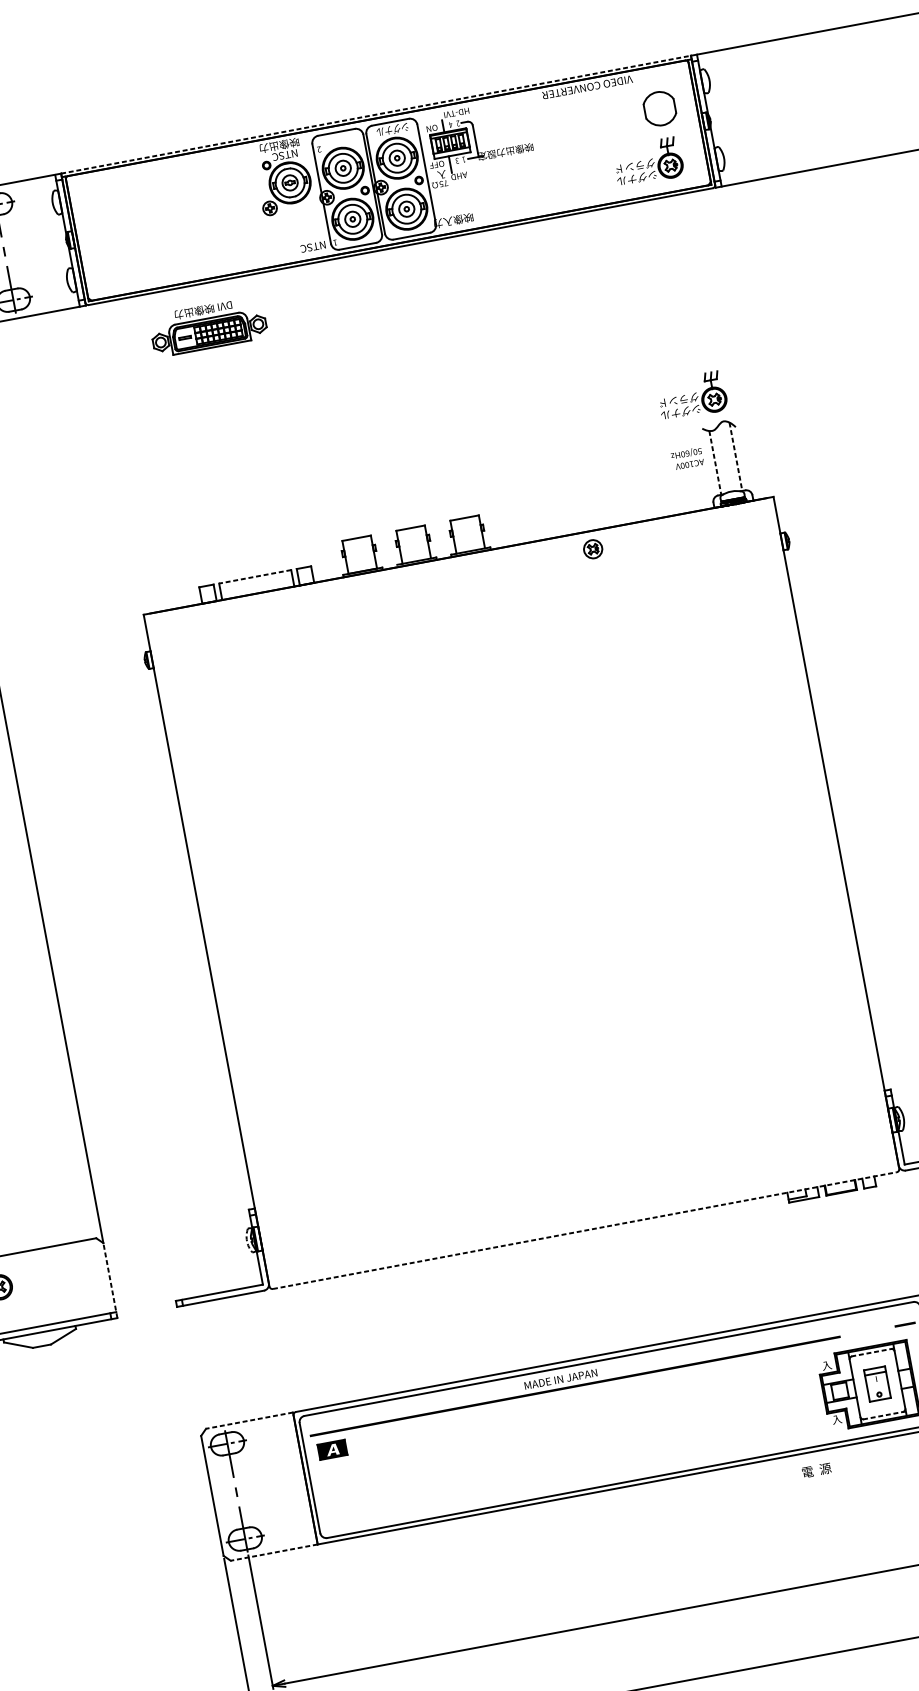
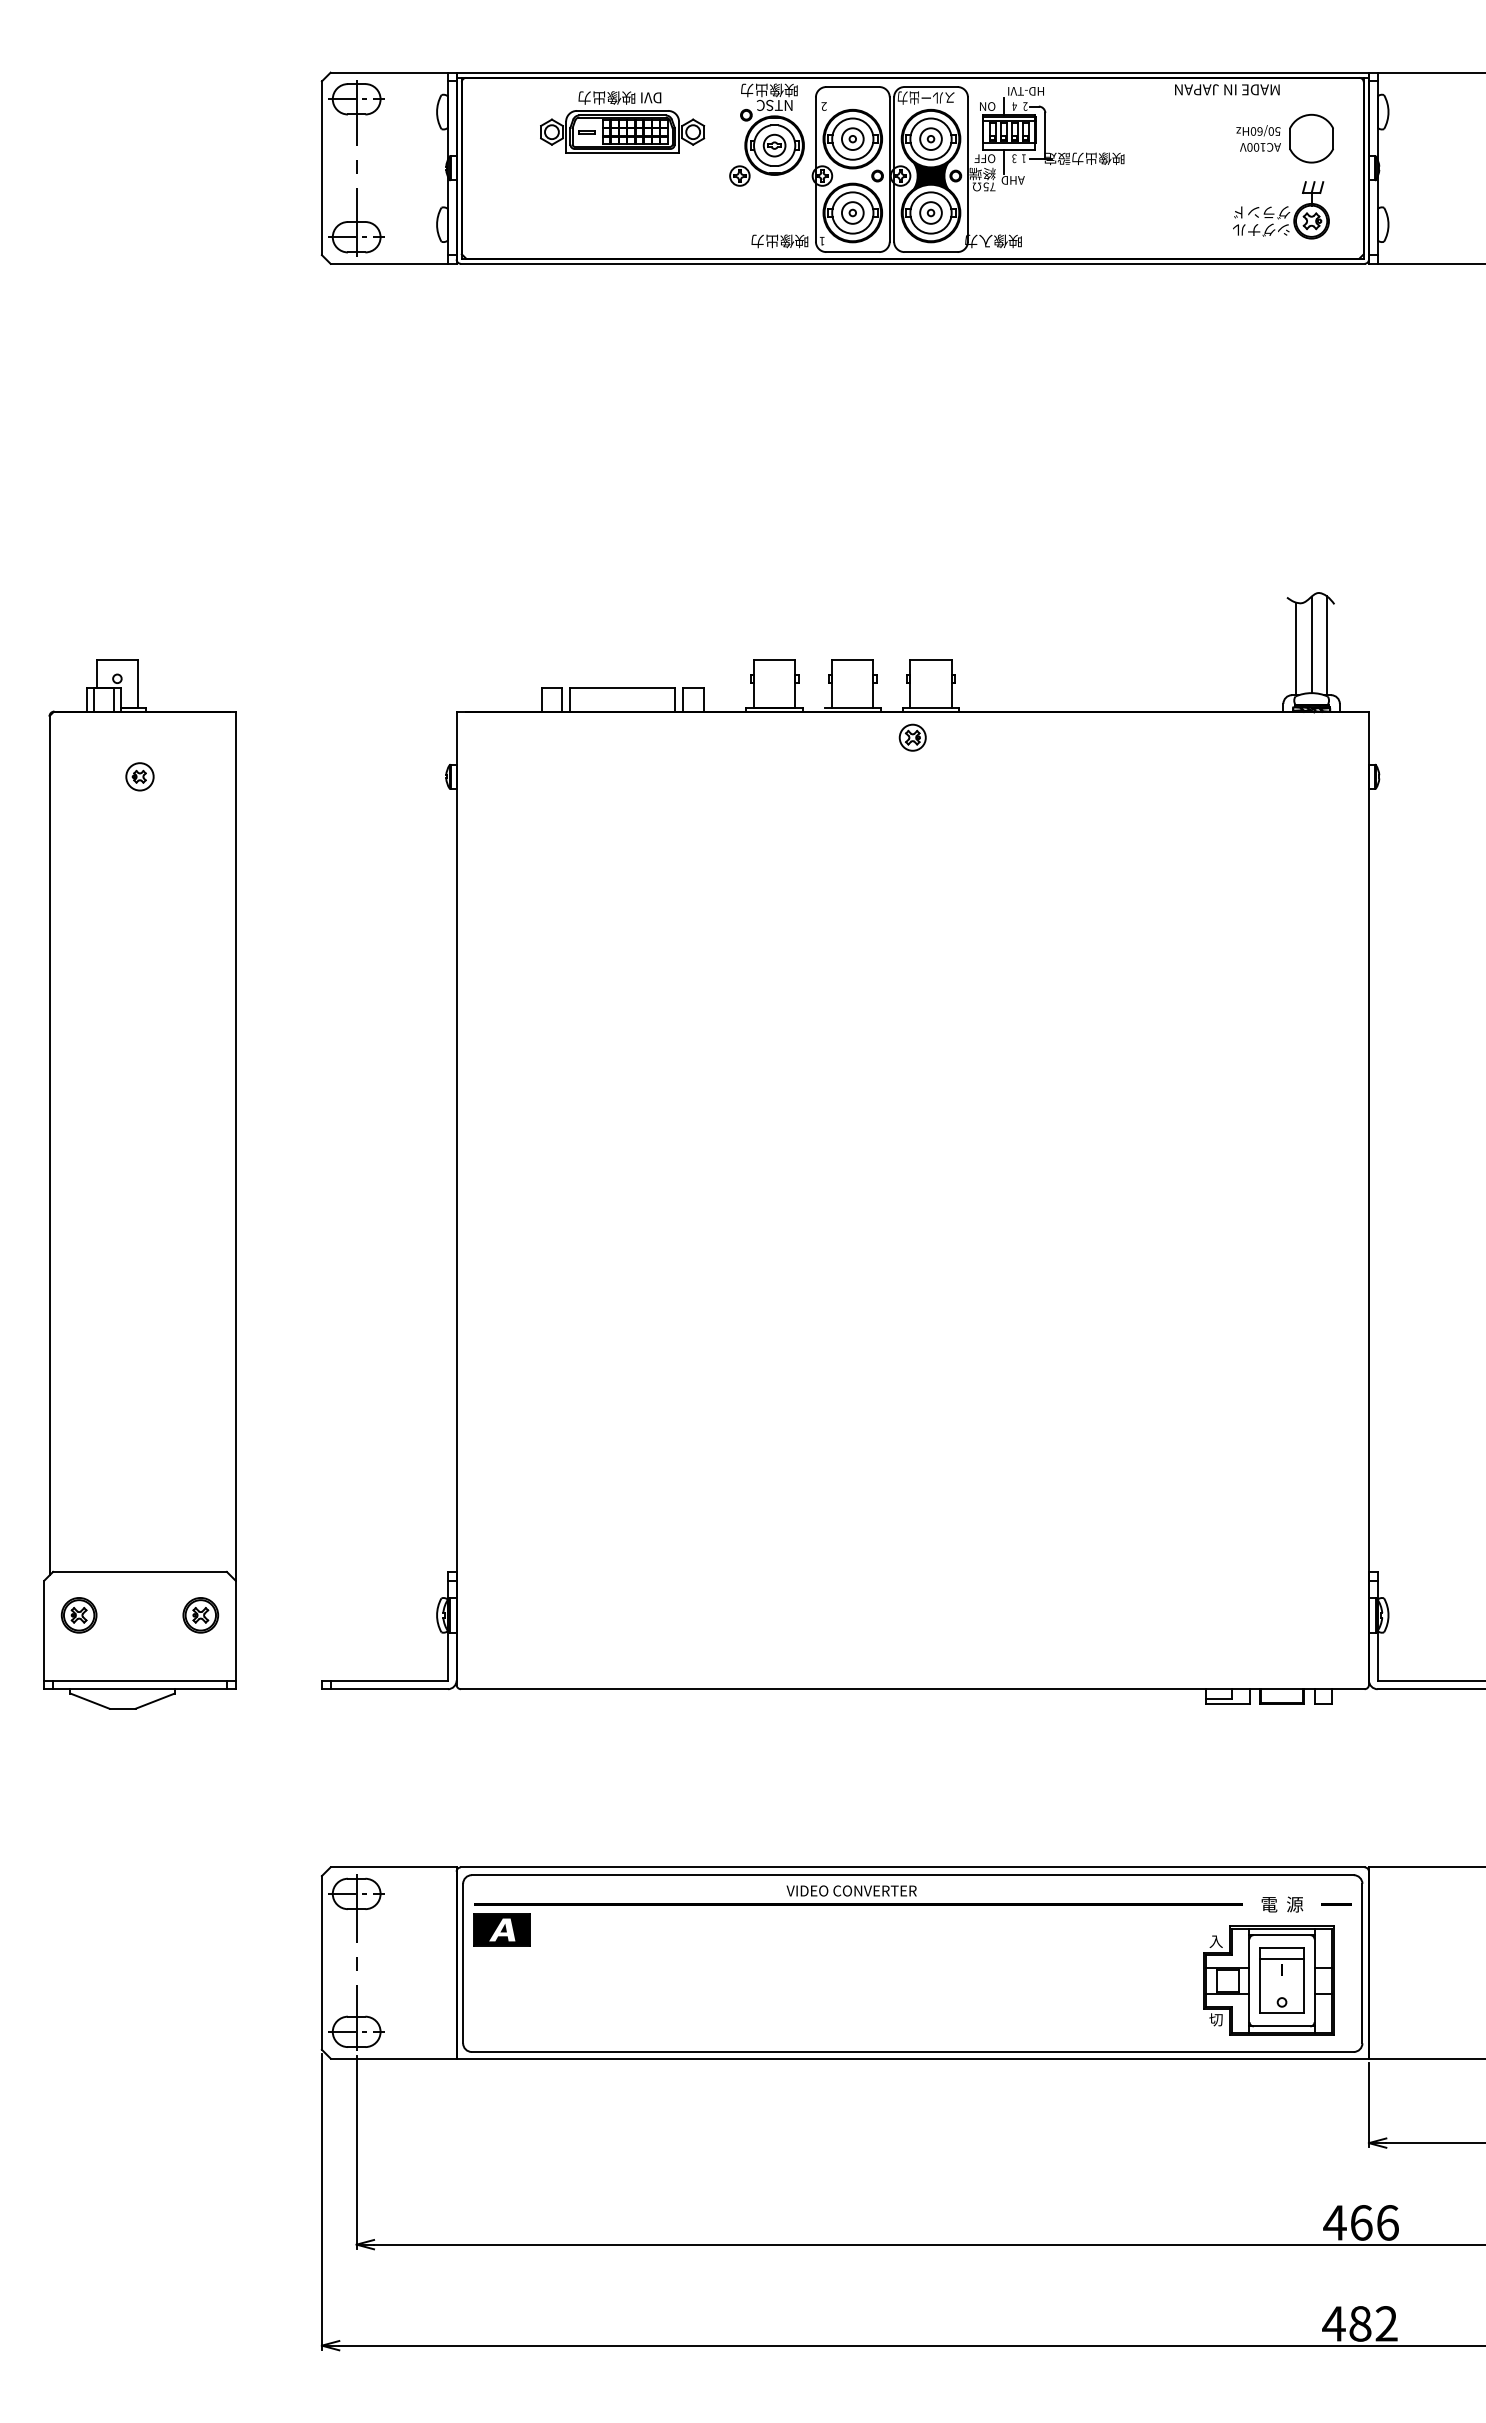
text: (587, 87) -> (1215, 89), VIDEO CONVERTER -> MADE IN JAPAN
line: (376, 114) -> (913, 72), dashed -> solid
text: (388, 130) -> (925, 97), シグナル -> スルー出力
text: (437, 175) -> (982, 173), 入 -> 終端
fill: (401, 183) -> (930, 175), added
text: (305, 248) -> (779, 241), NTSC -> 映像出力
part: (208, 326) -> (622, 122), moved
part: (692, 396) -> (1281, 549), removed
line: (725, 457) -> (1311, 644), added
line: (735, 457) -> (1326, 646), dashed -> solid
text: (687, 458) -> (1258, 138), moved
line: (715, 463) -> (1296, 649), dashed -> solid
part: (592, 549) -> (912, 737), moved
line: (255, 576) -> (622, 687), dashed -> solid
line: (584, 1230) -> (912, 1689), dashed -> solid
arc: (247, 1241) -> (437, 1615), dashed -> solid
part: (83, 1271) -> (200, 1615), added
line: (110, 1280) -> (235, 1634), dashed -> solid
line: (871, 1352) -> (1282, 1935), dashed -> solid
text: (568, 1377) -> (851, 1890), MADE IN JAPAN -> VIDEO CONVERTER
part: (877, 1384) -> (1281, 1980), size x1.43
line: (883, 1415) -> (1282, 2026), dashed -> solid
text: (836, 1419) -> (1215, 2019), 入 -> 切
line: (249, 1420) -> (393, 1867), dashed -> solid
part: (332, 1449) -> (501, 1929), size x1.43
text: (816, 1470) -> (1282, 1904), moved
line: (274, 1552) -> (393, 2058), dashed -> solid

